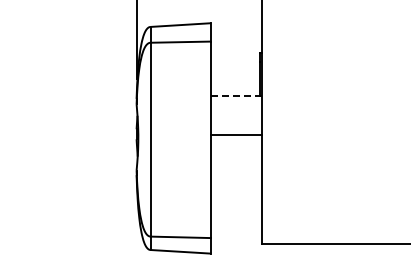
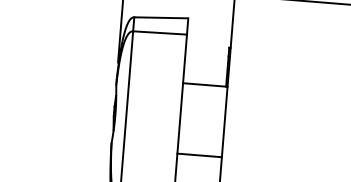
line: (236, 96) -> (205, 85), dashed -> solid
line: (236, 134) -> (199, 155), moved

